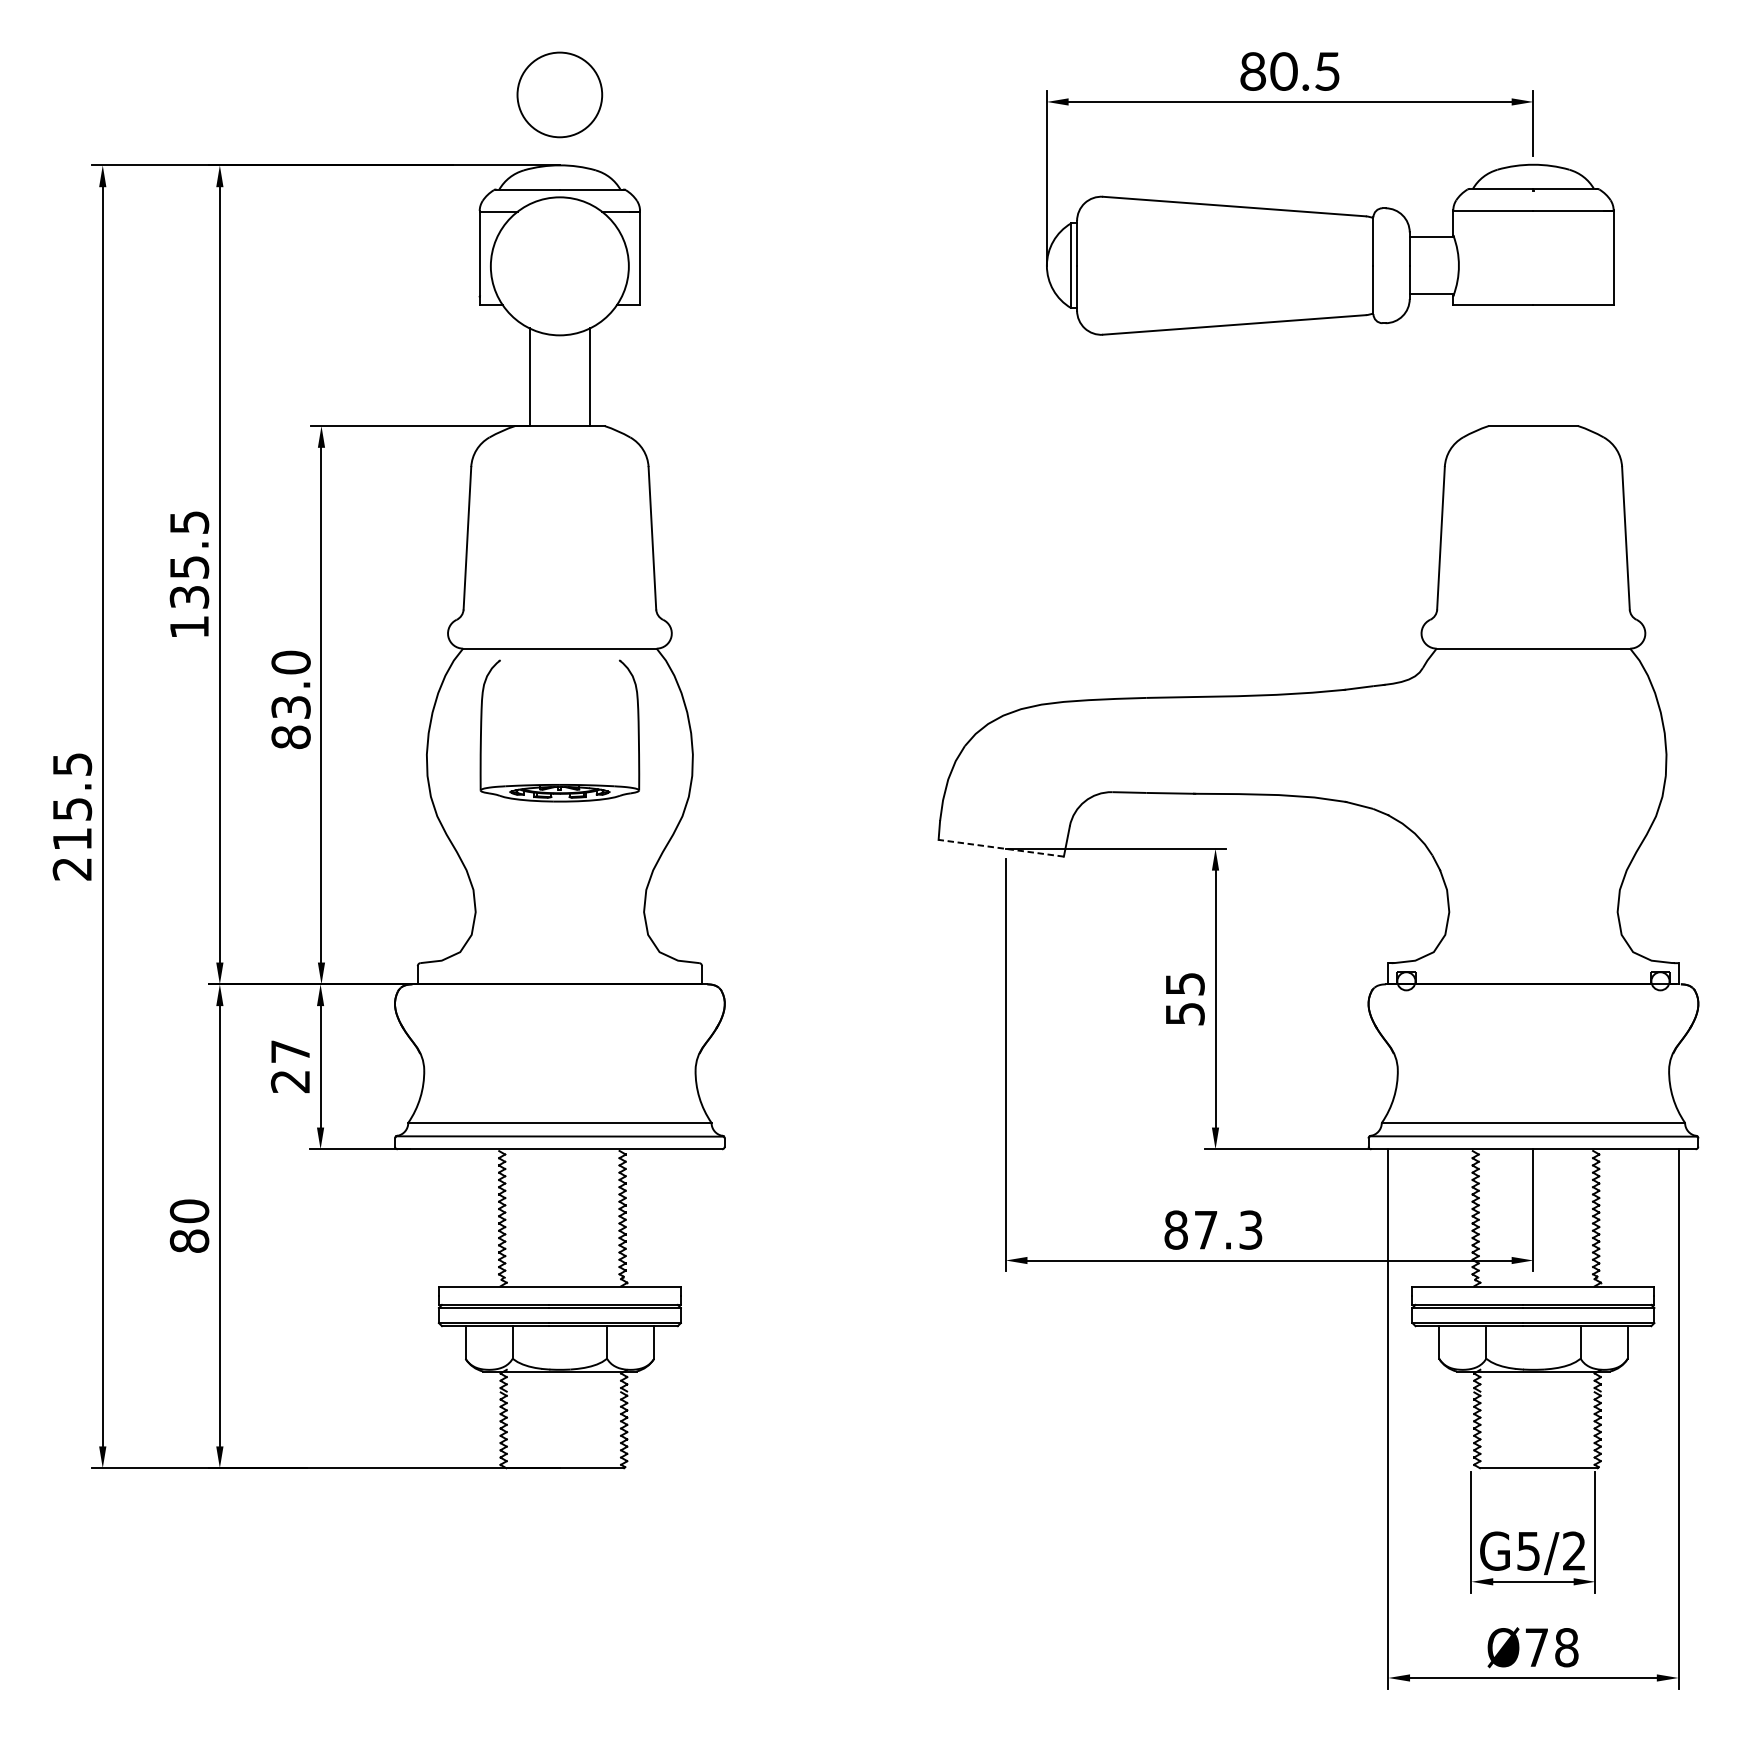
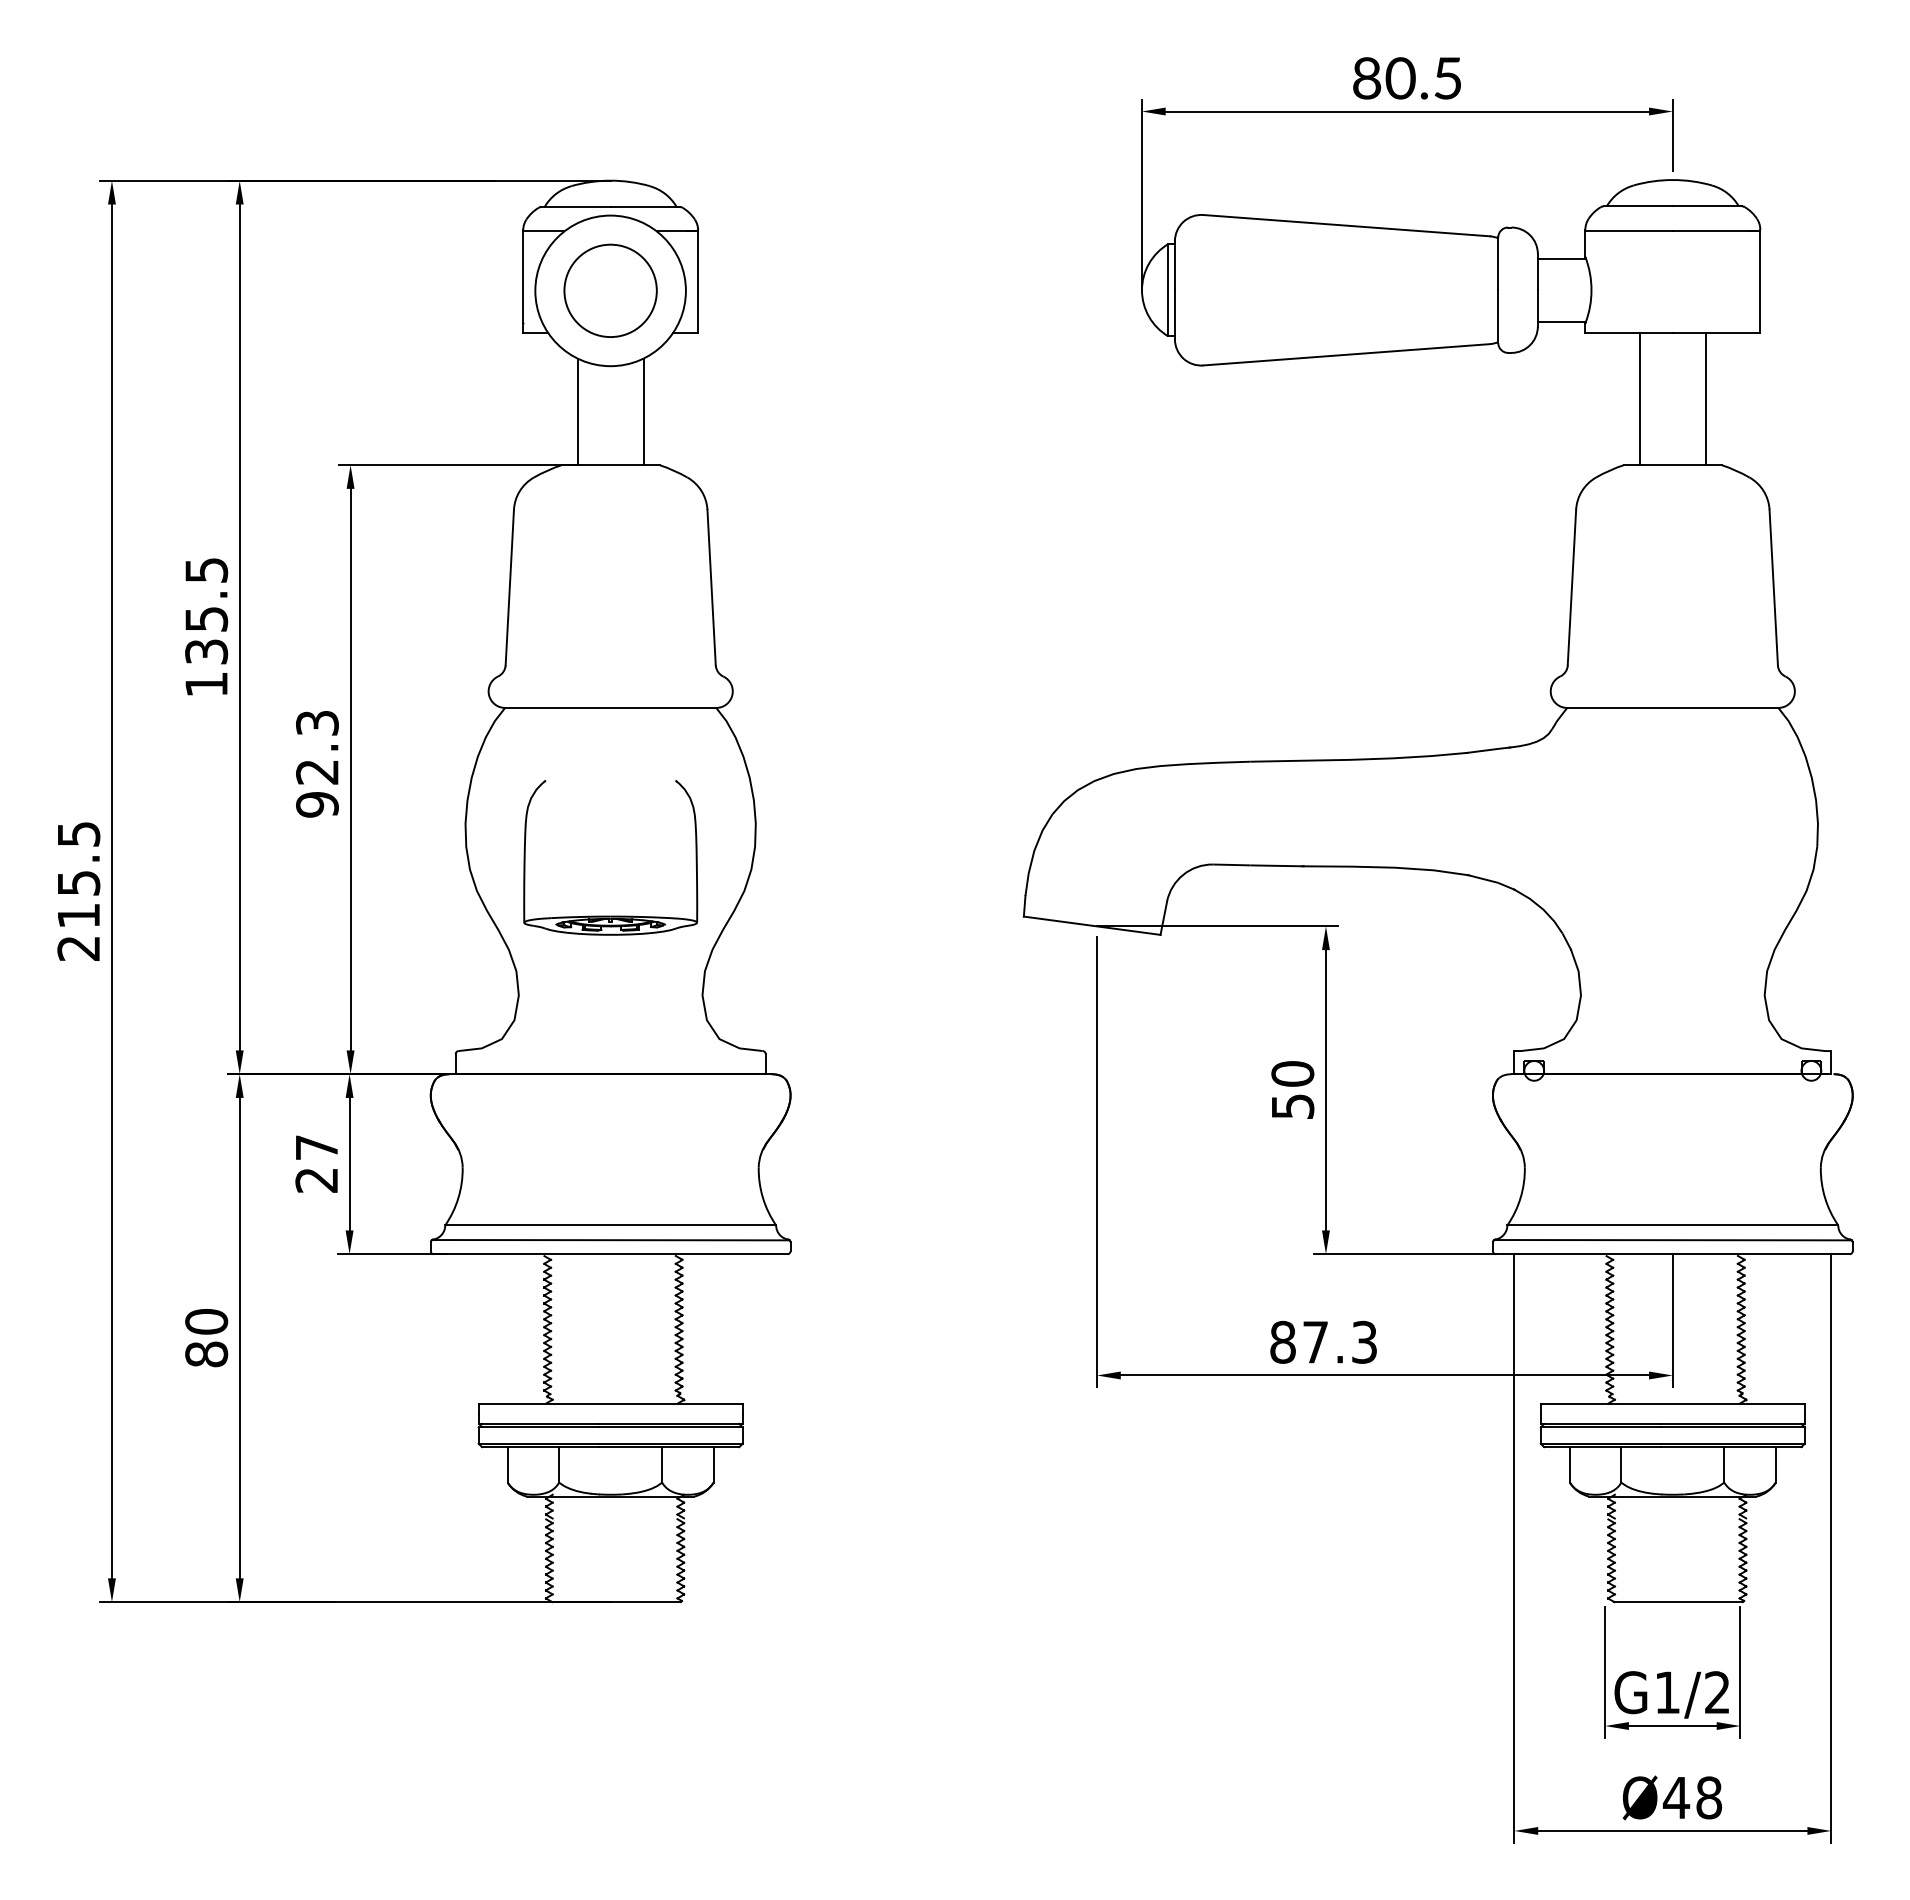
circle: (559, 94) -> (610, 290), moved
line: (1502, 365) -> (1639, 399), added
line: (1563, 365) -> (1705, 399), added
text: (291, 699) -> (317, 763), 83.0 -> 92.3
part: (559, 783) -> (610, 915), moved
line: (1001, 848) -> (1092, 925), dashed -> solid
text: (1184, 983) -> (1292, 1073), 55 -> 50
text: (1528, 1551) -> (1667, 1692), G5/2 -> G1/2
text: (1536, 1647) -> (1676, 1797), Ø78 -> Ø48

